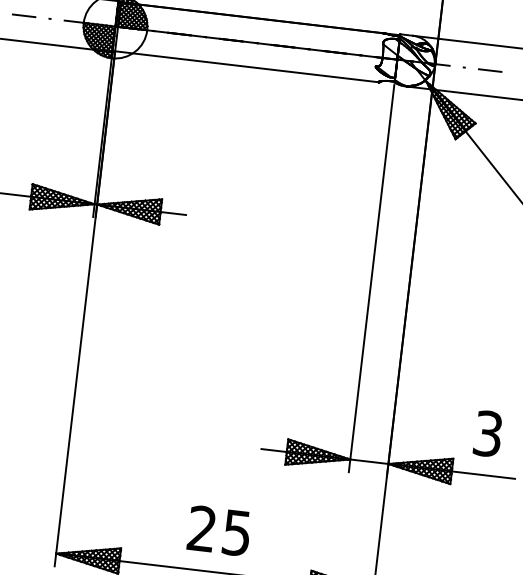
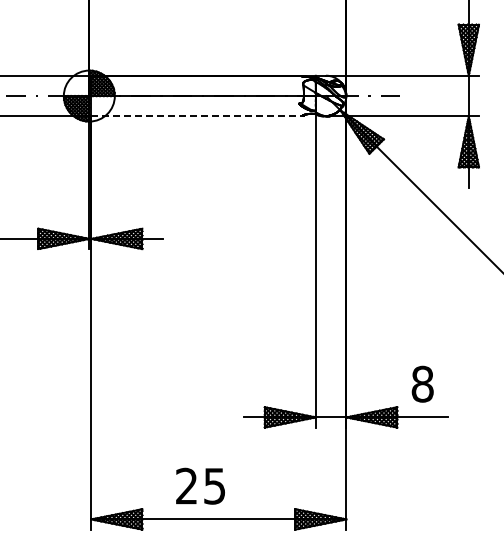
line: (247, 66) -> (197, 115), solid -> dashed
text: (488, 432) -> (422, 383), 3 -> 8
text: (219, 530) -> (200, 485), moved

